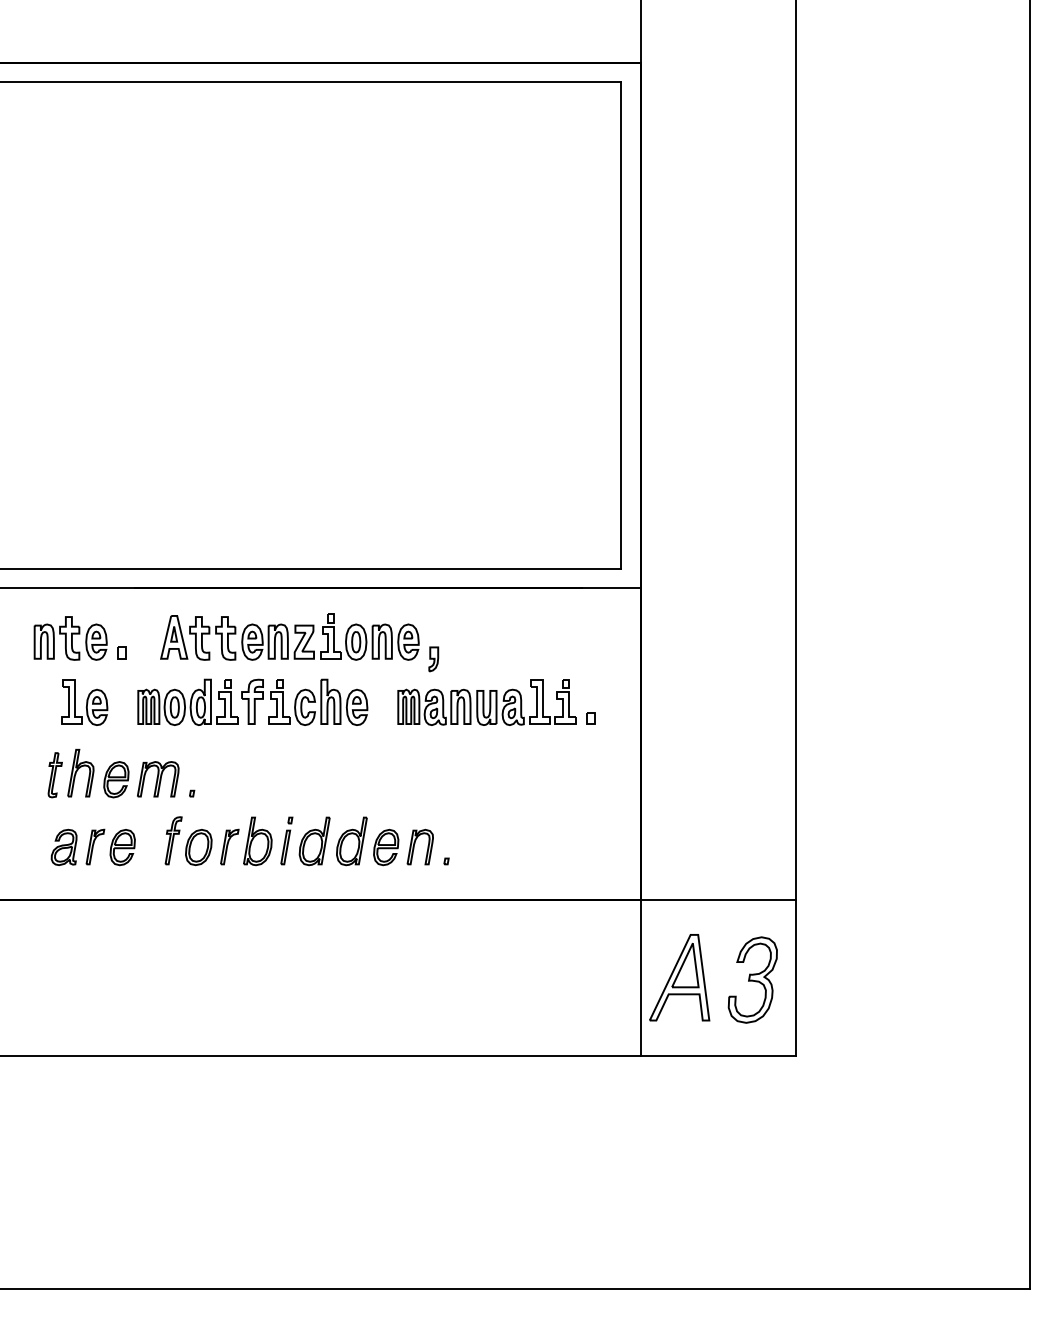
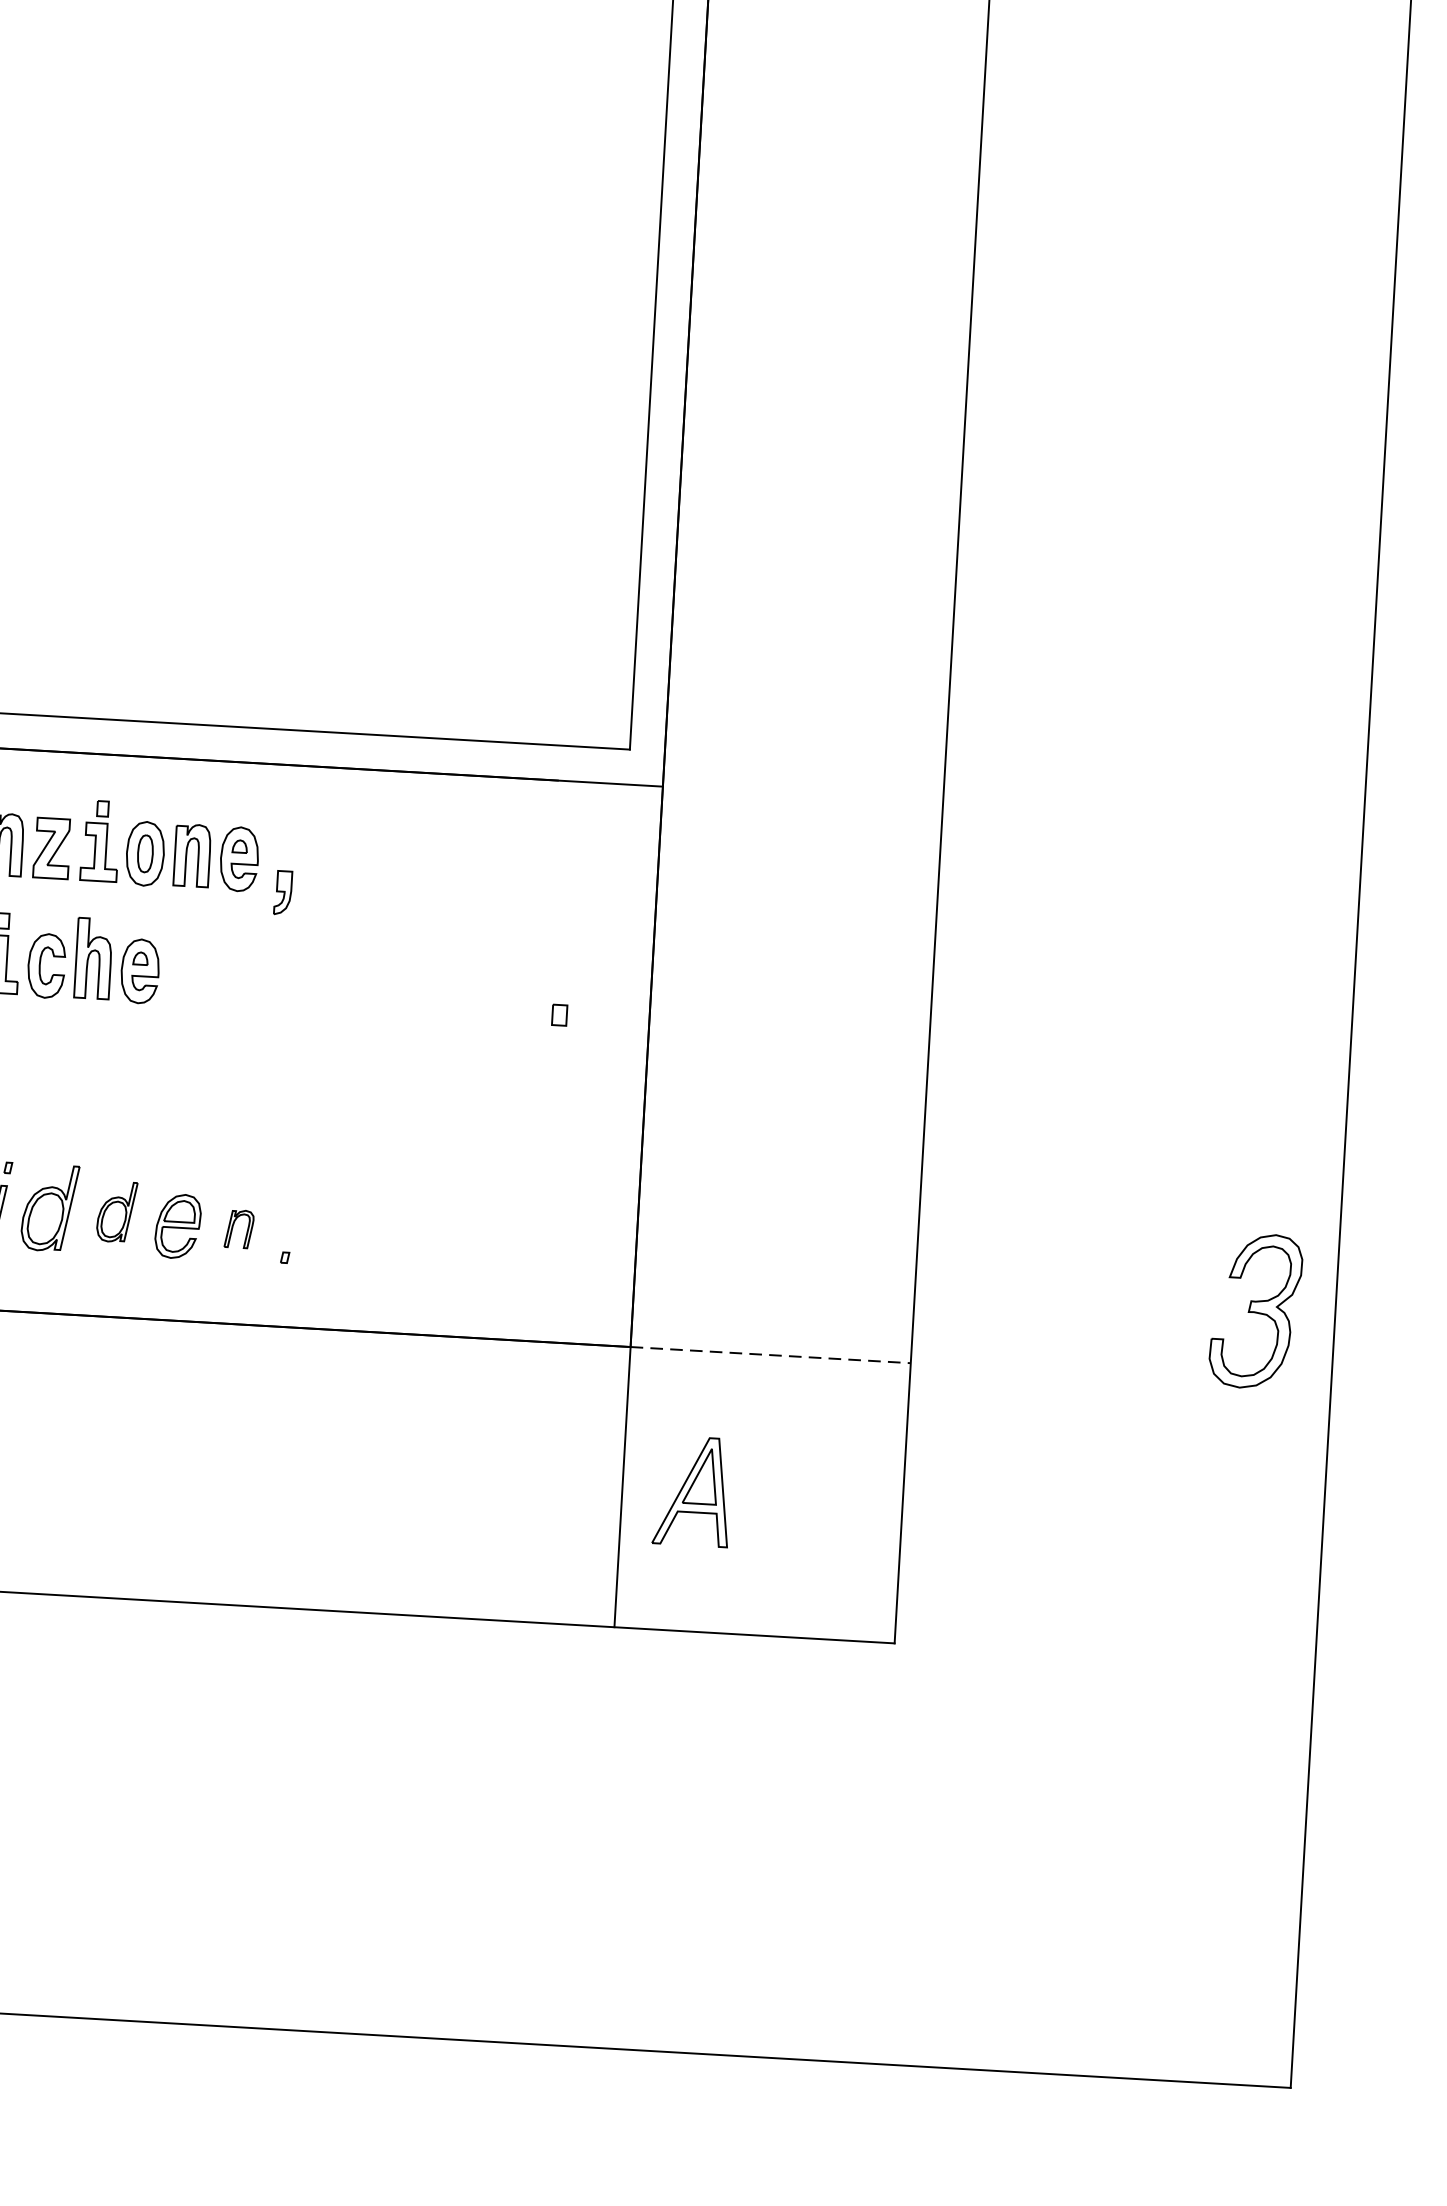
part: (486, 702) -> (373, 975), removed
part: (351, 841) -> (116, 1212), size x0.7
part: (419, 846) -> (238, 1228), size x0.6
line: (718, 899) -> (770, 1354), solid -> dashed
part: (679, 977) -> (692, 1490), size x0.7
part: (752, 979) -> (1255, 1310), moved

